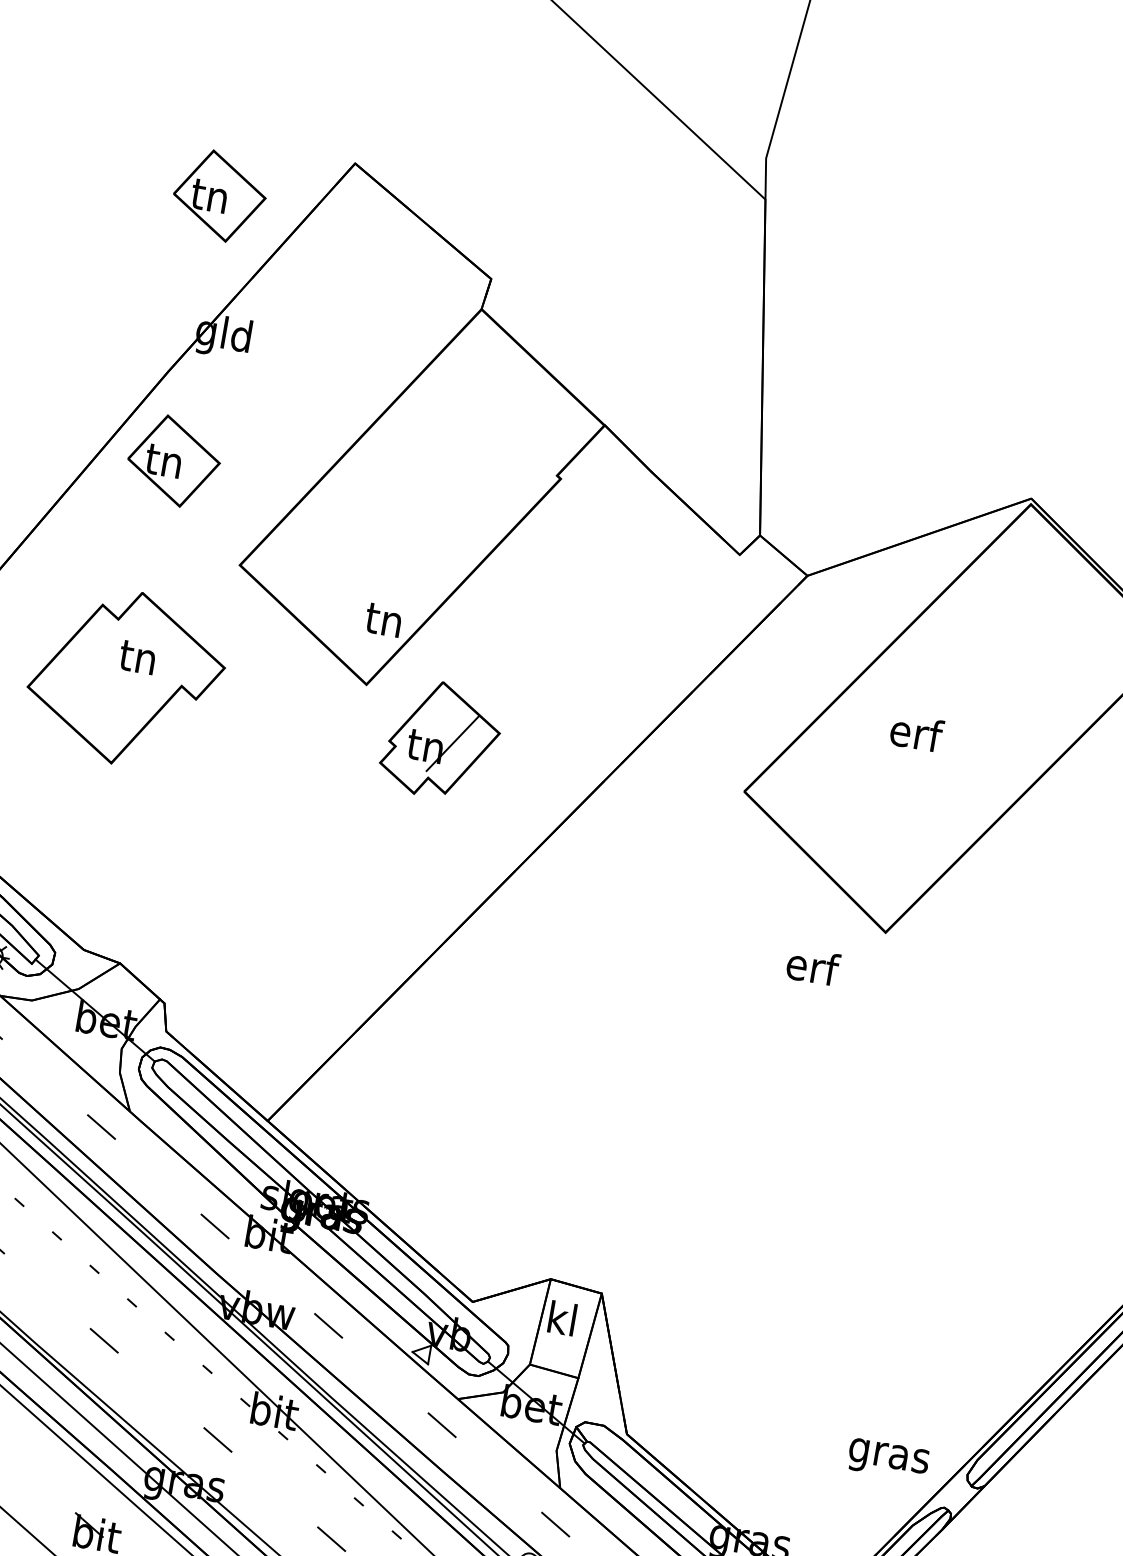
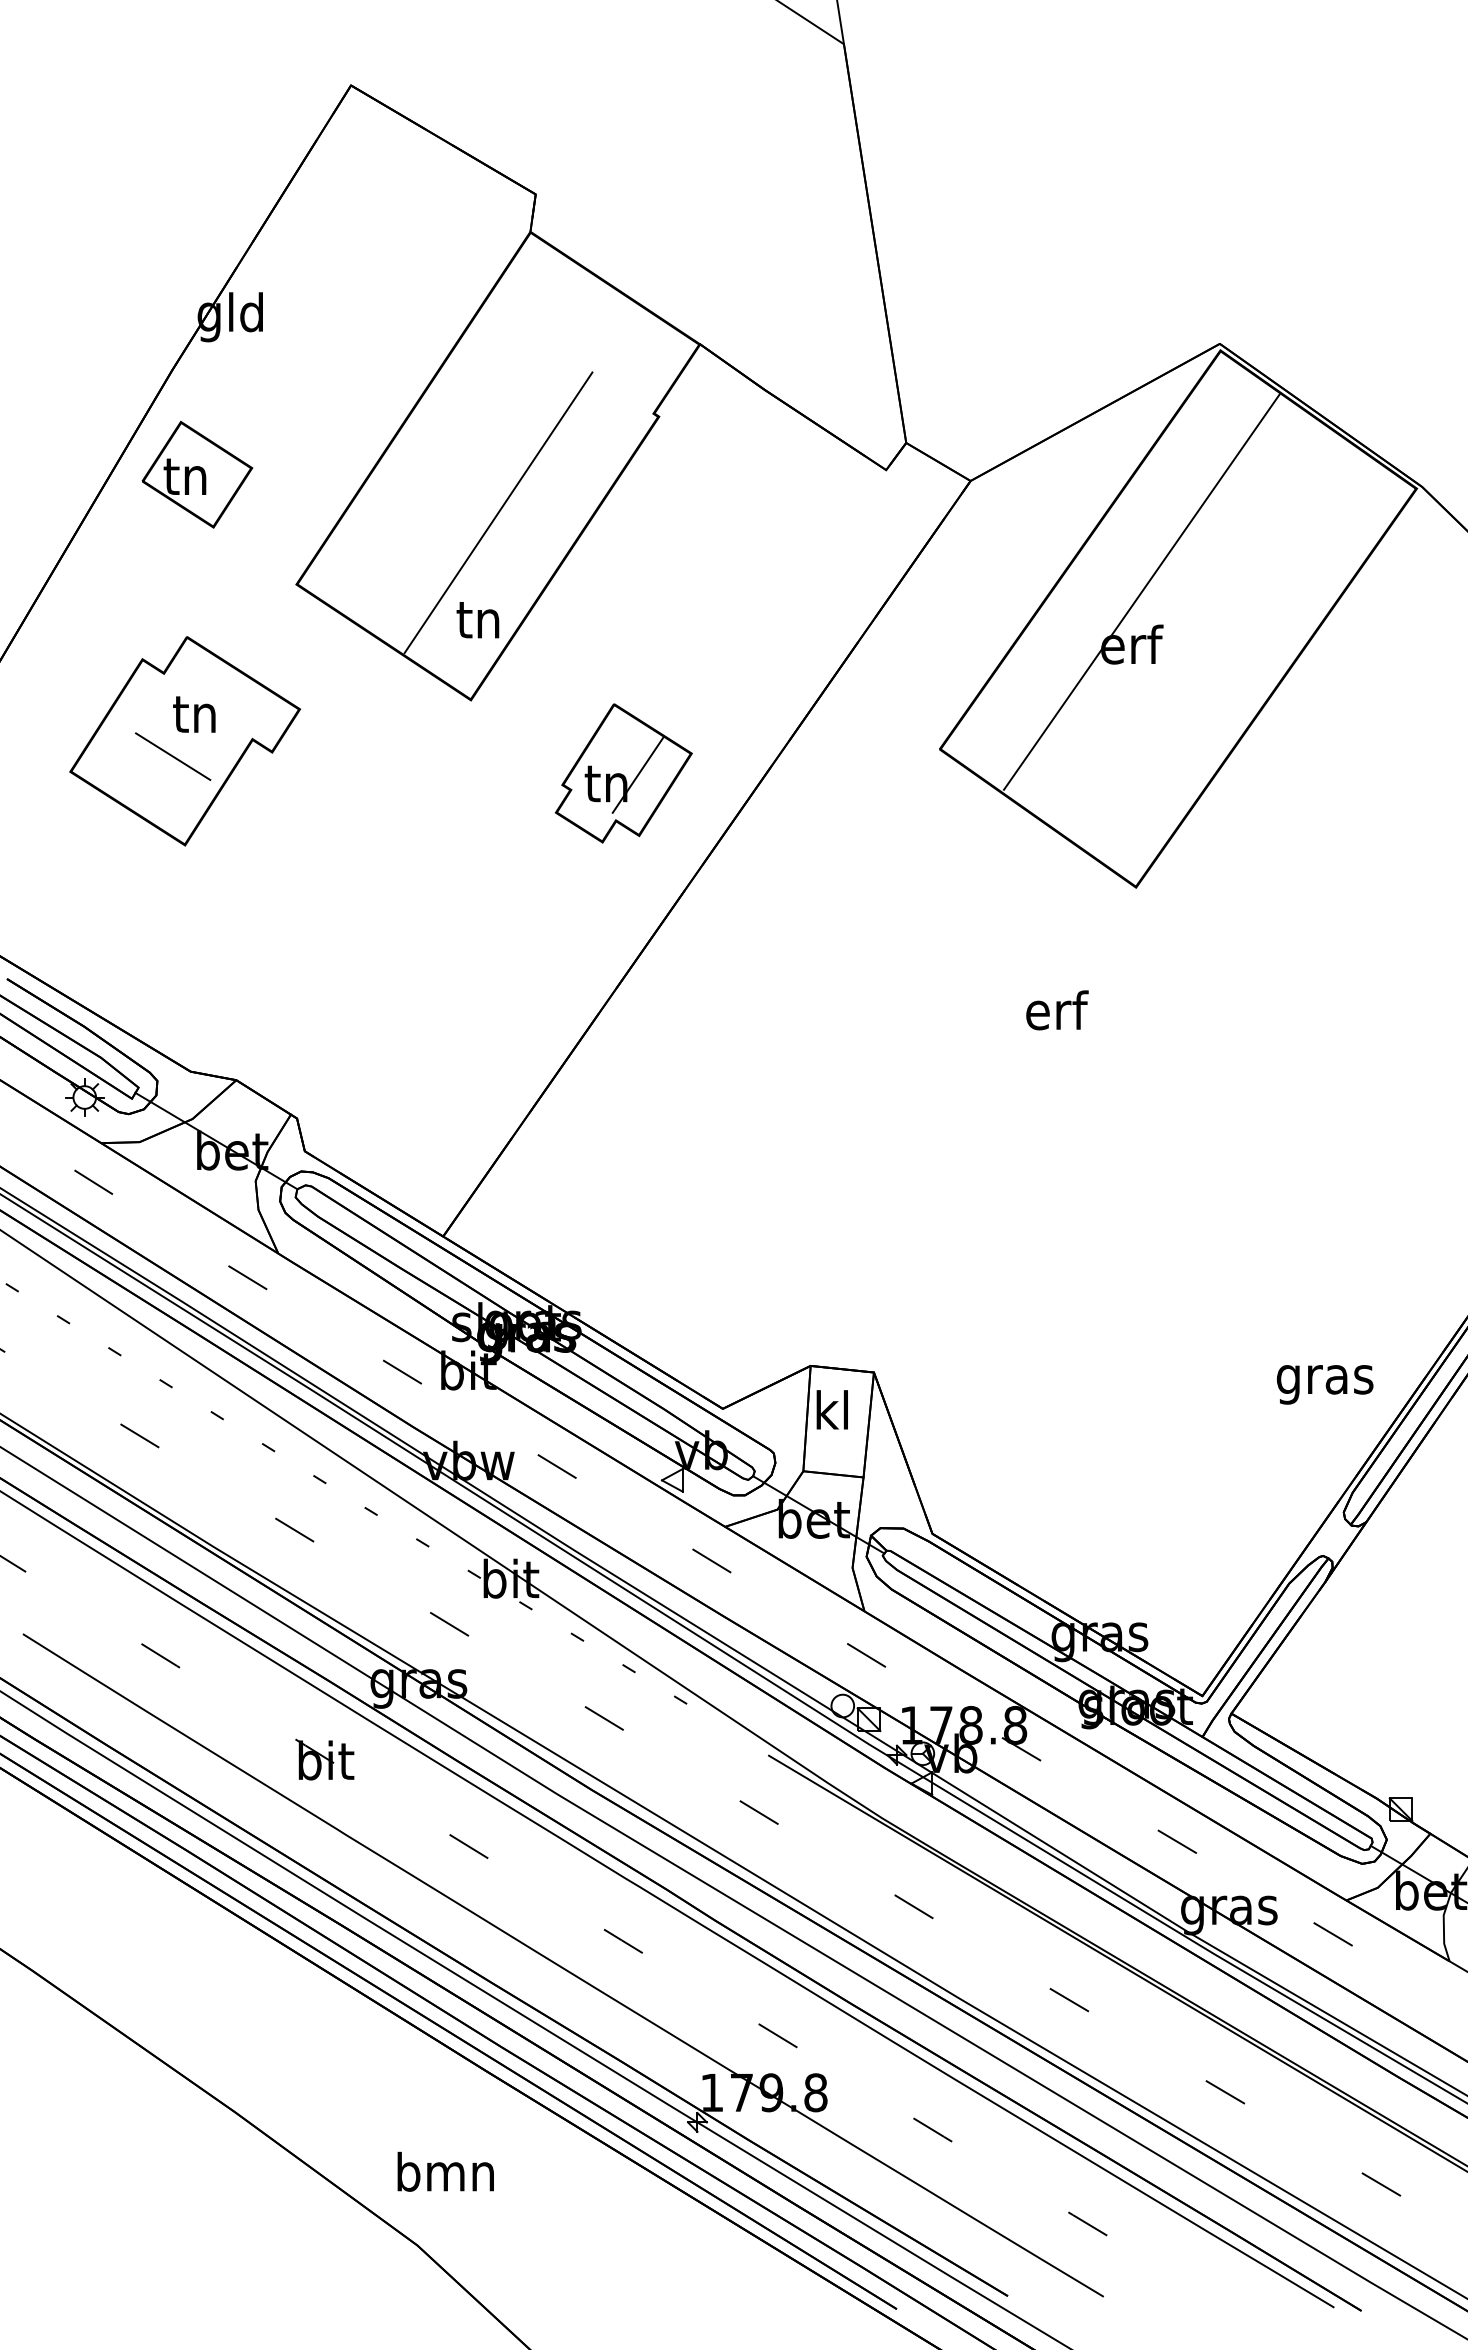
part: (219, 195) -> (197, 151), removed
line: (415, 534) -> (498, 512), added
line: (114, 688) -> (173, 756), added
line: (932, 690) -> (1141, 591), added
part: (441, 740) -> (623, 773), moved
text: (813, 966) -> (1057, 1010), moved
text: (887, 1459) -> (1324, 1384), moved

